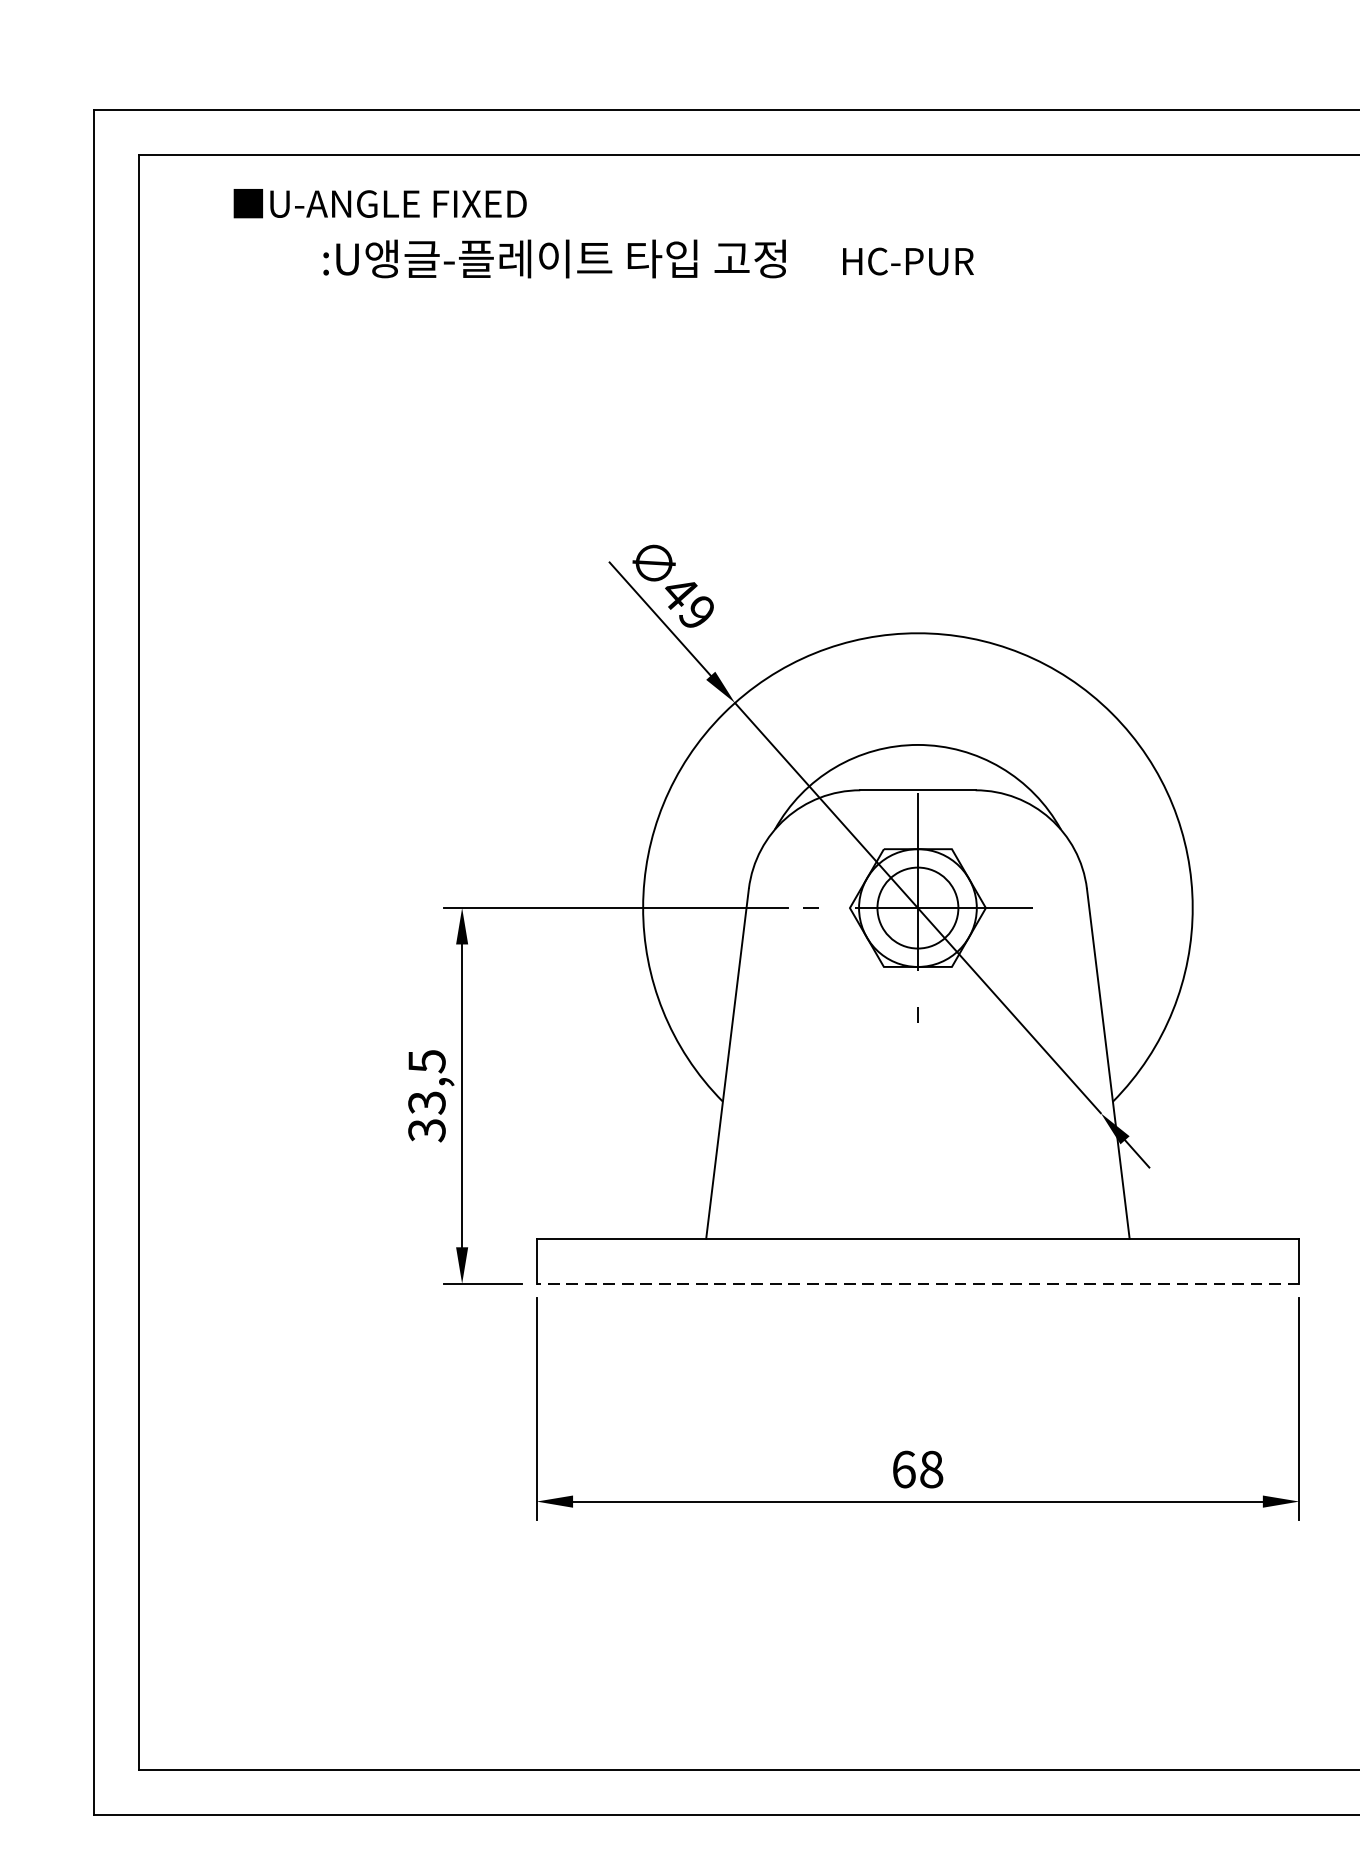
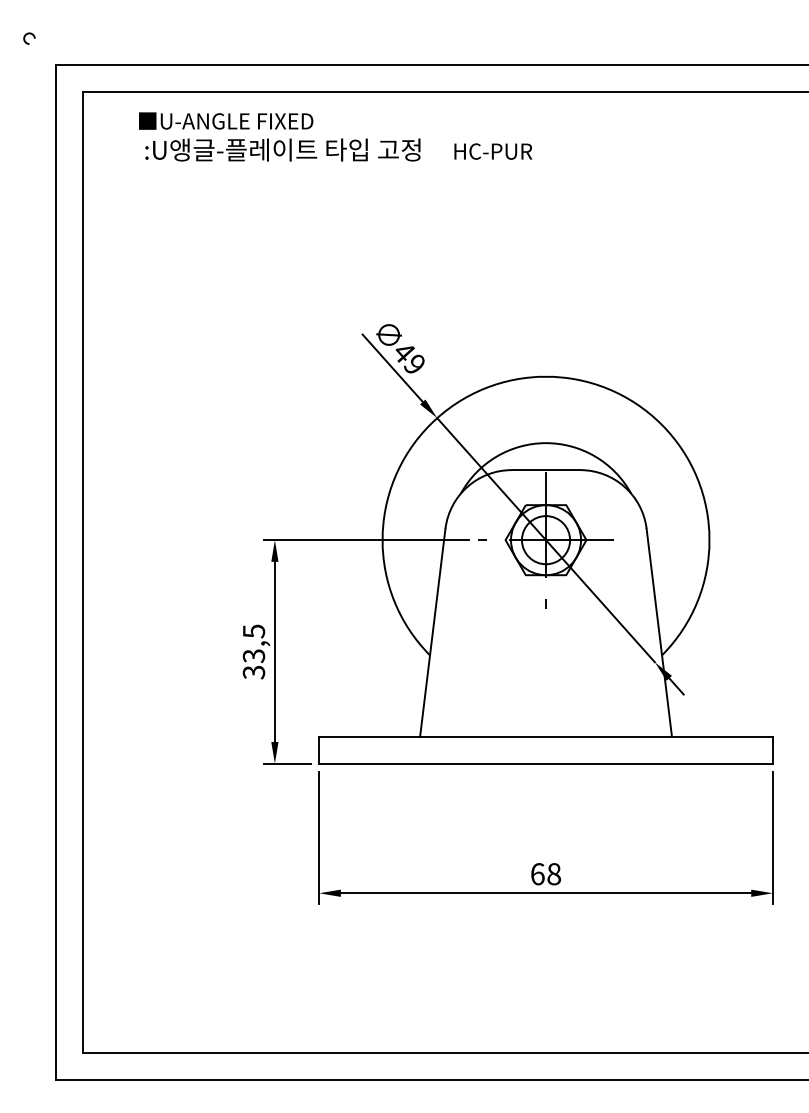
arc: (49, 58) -> (29, 34), added
text: (648, 258) -> (338, 149), moved
line: (918, 1283) -> (546, 763), dashed -> solid

